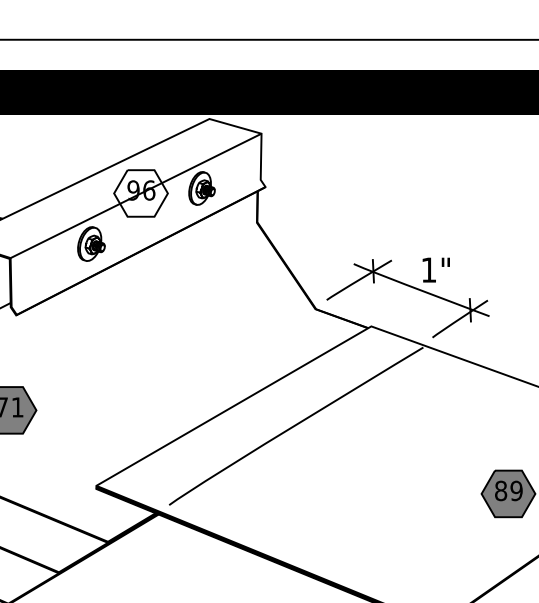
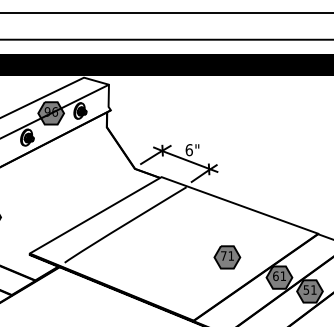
fill: (141, 193) -> (51, 113), added
text: (427, 270) -> (188, 150), 1" -> 6"
text: (508, 489) -> (227, 255), 89 -> 71

